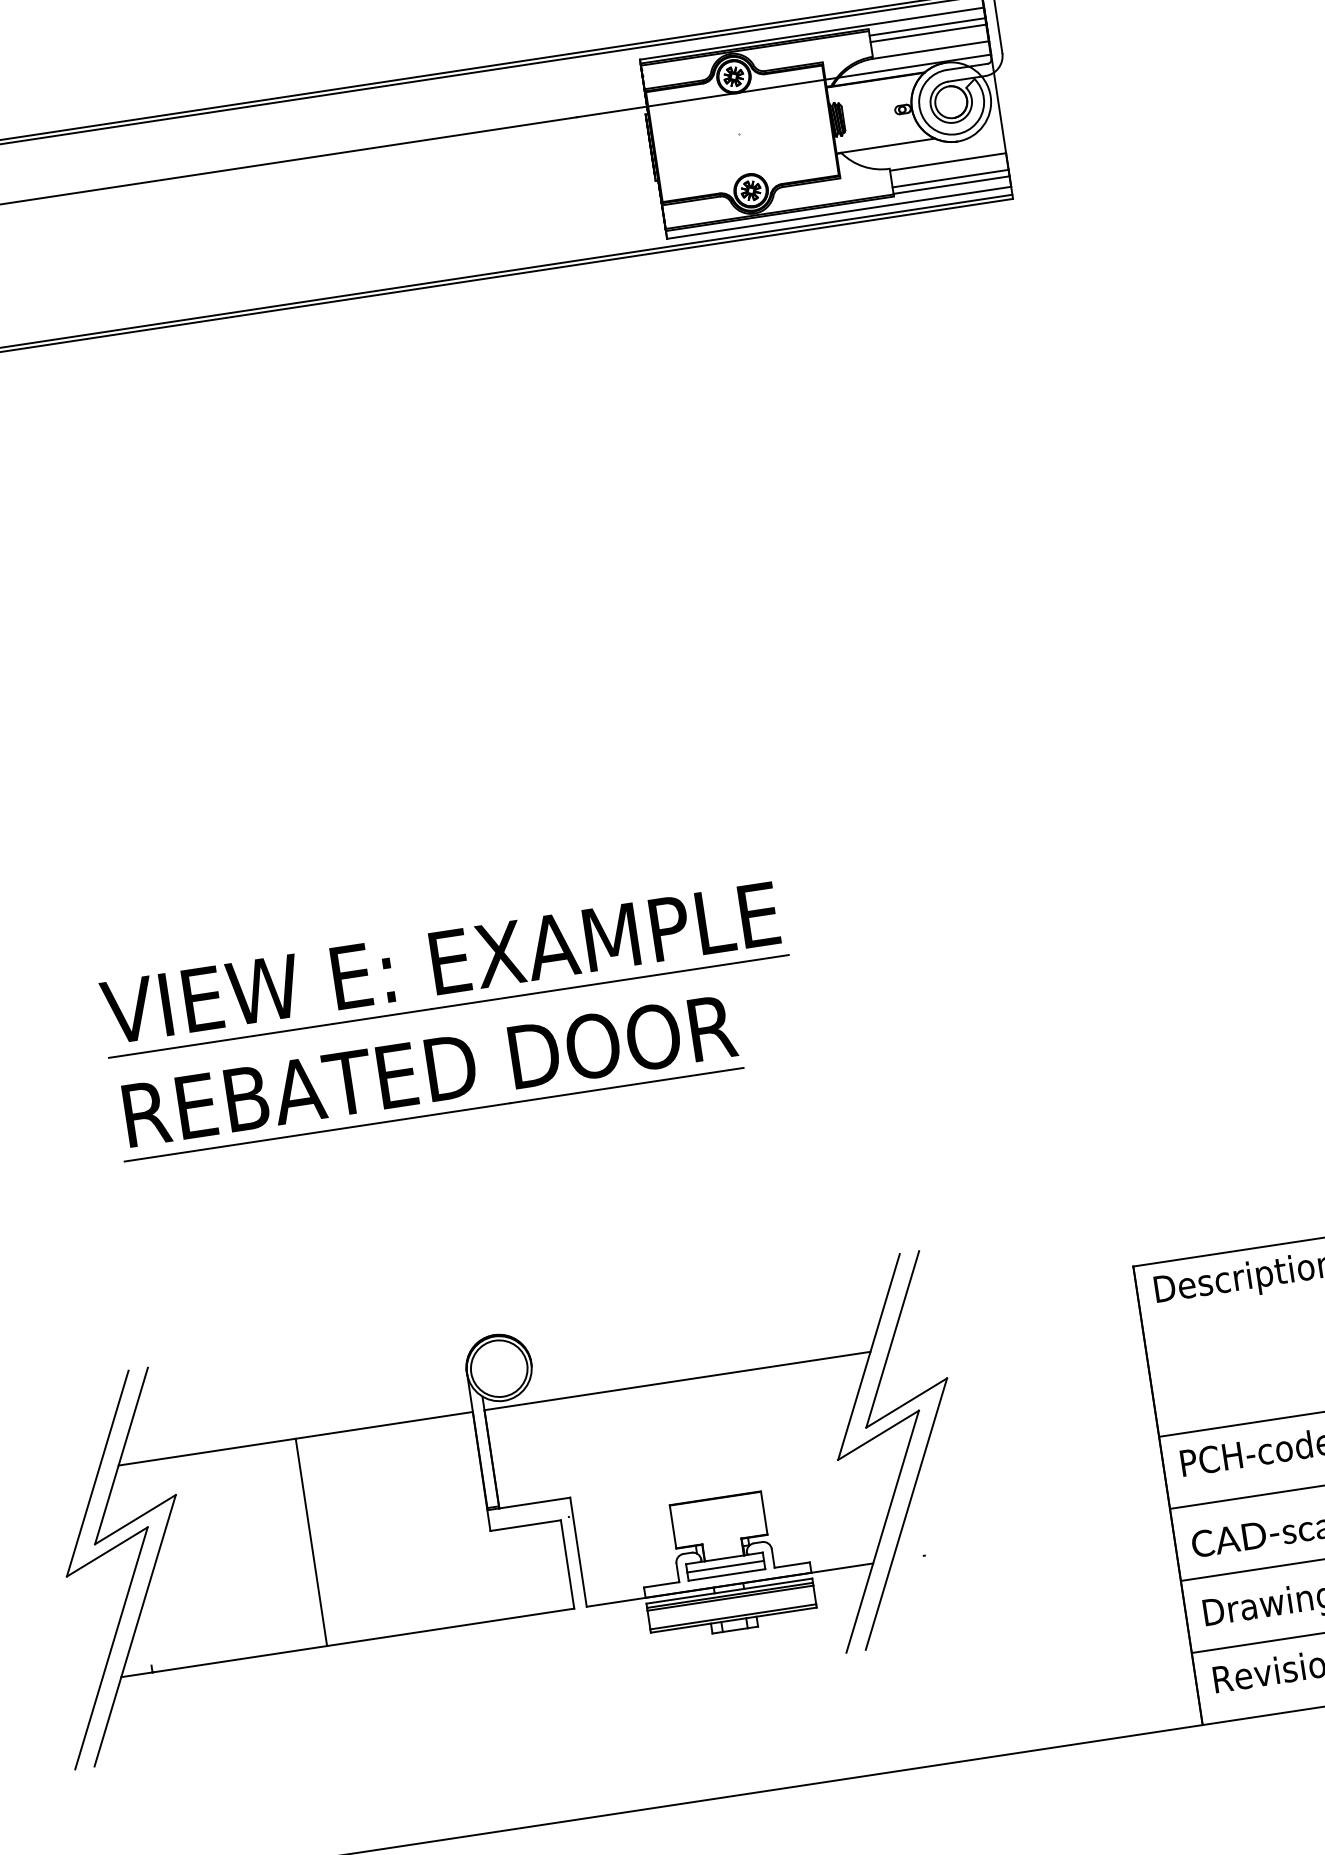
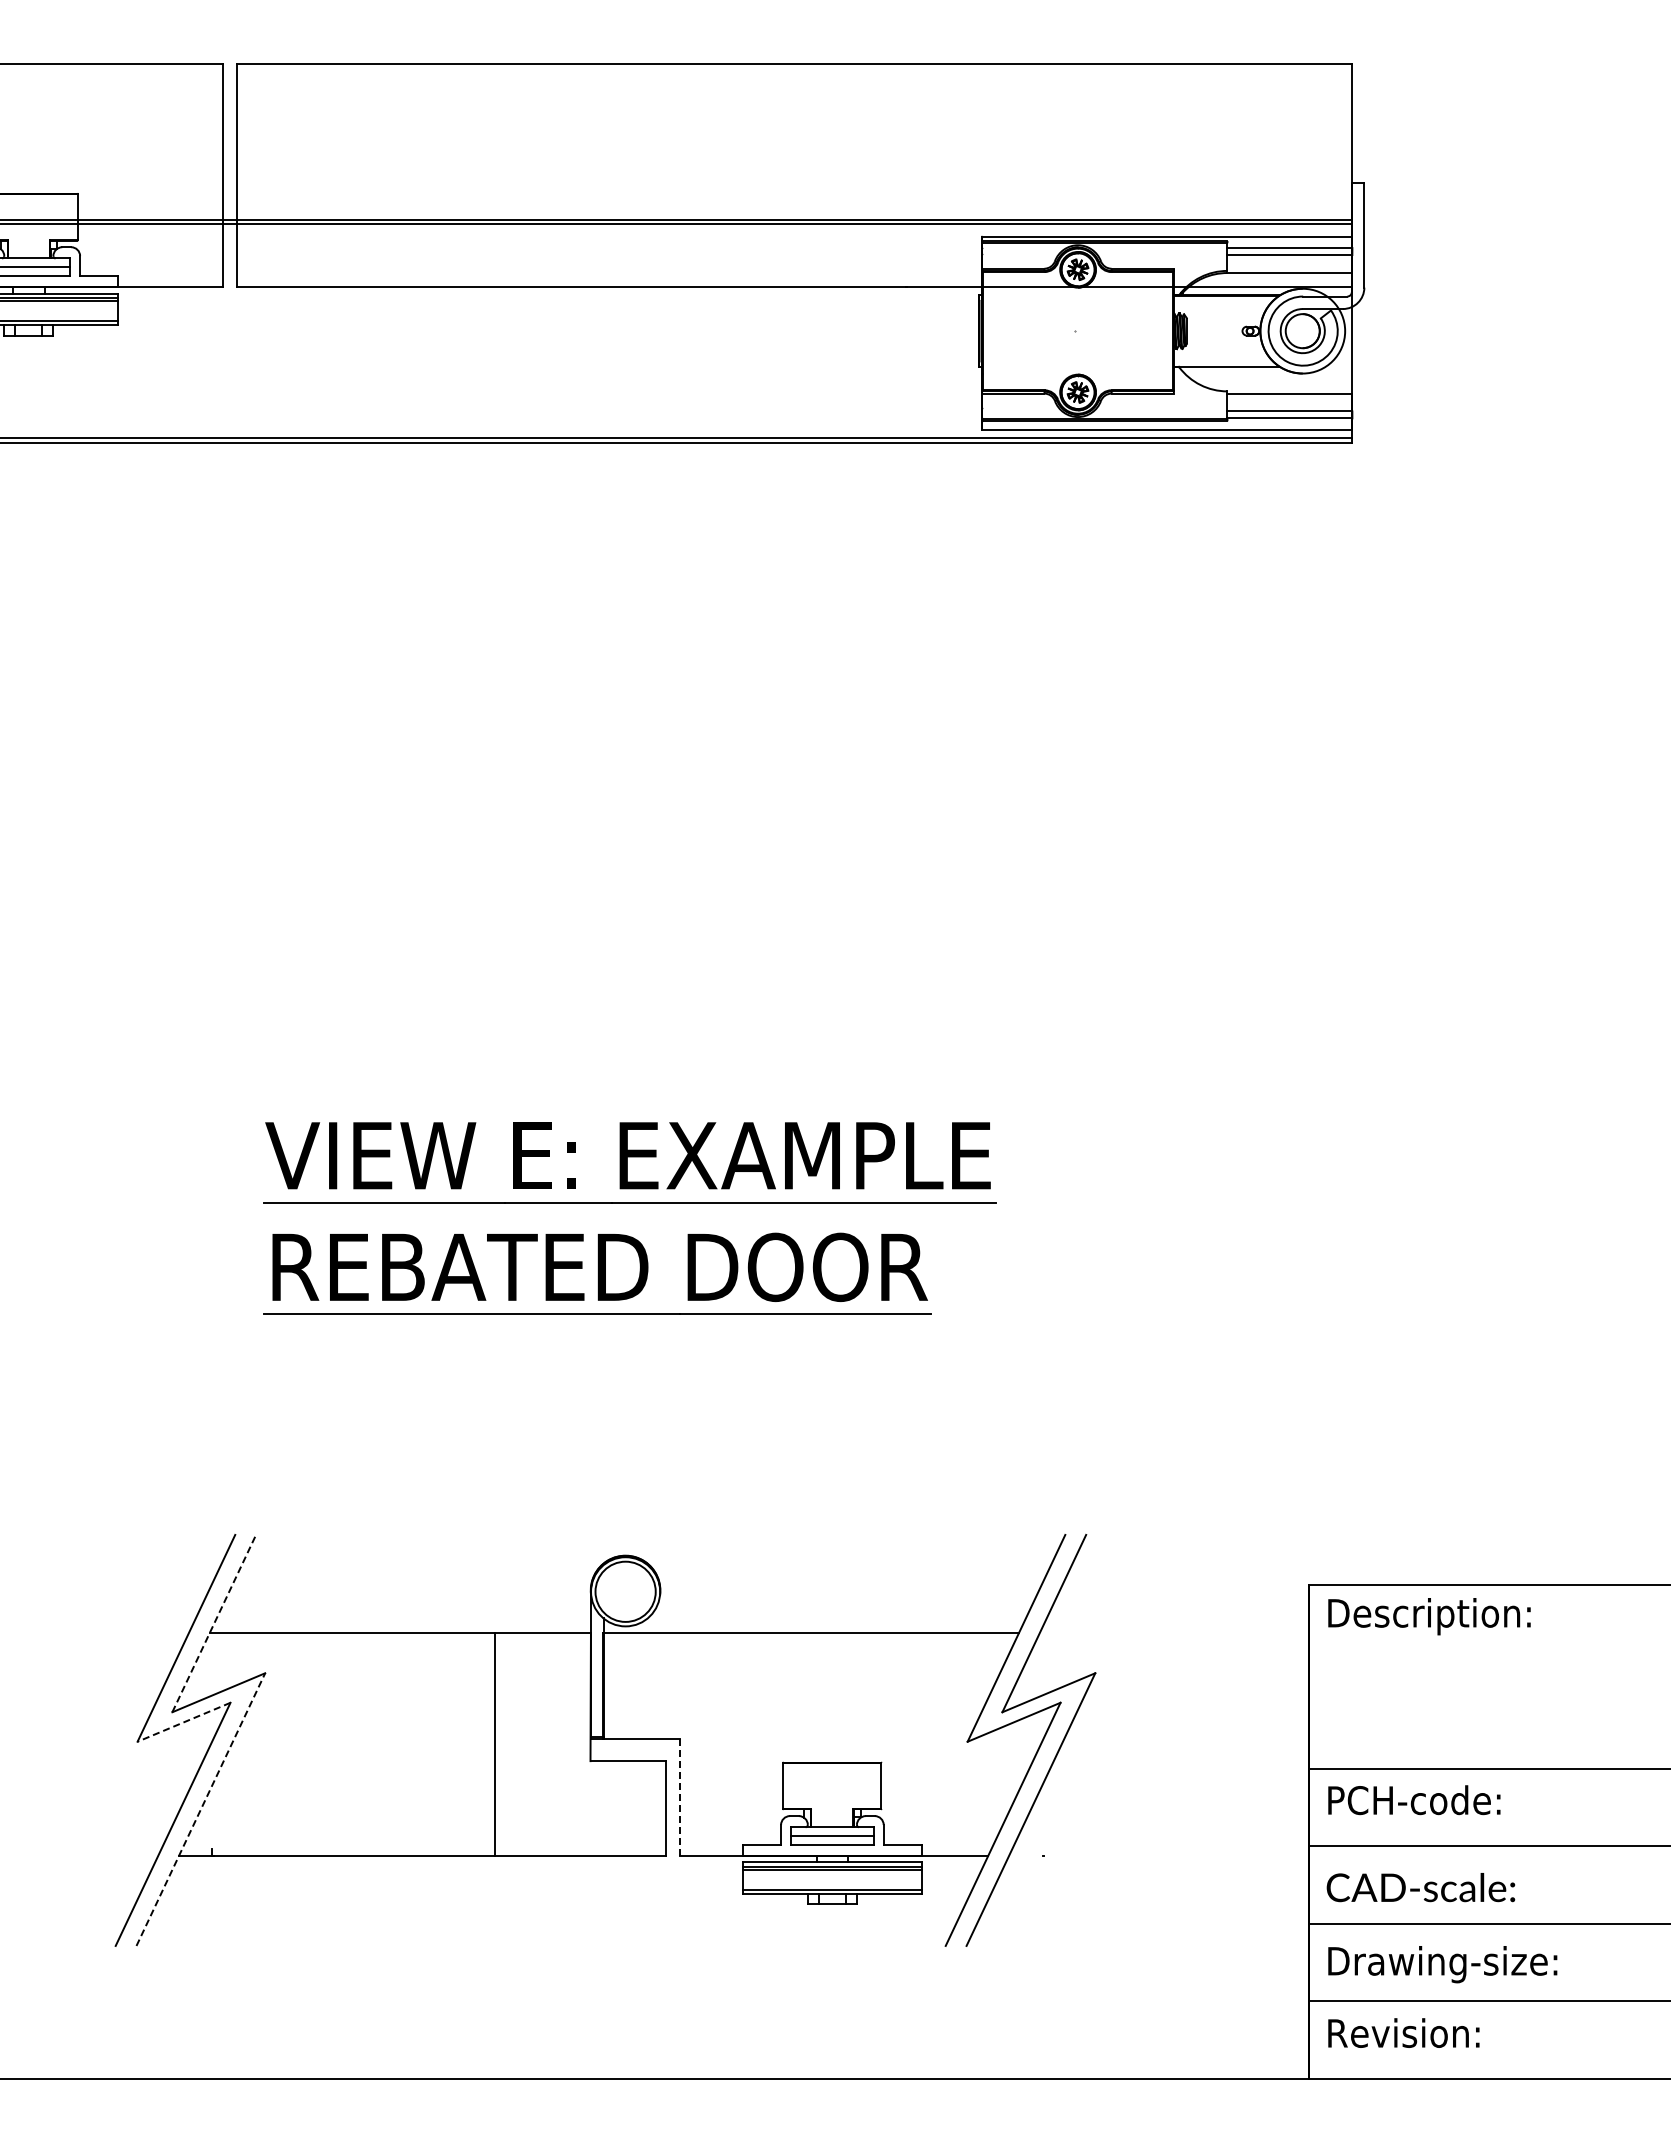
line: (121, 1455) -> (214, 1623), solid -> dashed
line: (311, 1542) -> (495, 1744), moved
line: (106, 1552) -> (183, 1722), solid -> dashed
line: (578, 1552) -> (679, 1797), solid -> dashed
line: (134, 1630) -> (200, 1809), solid -> dashed

